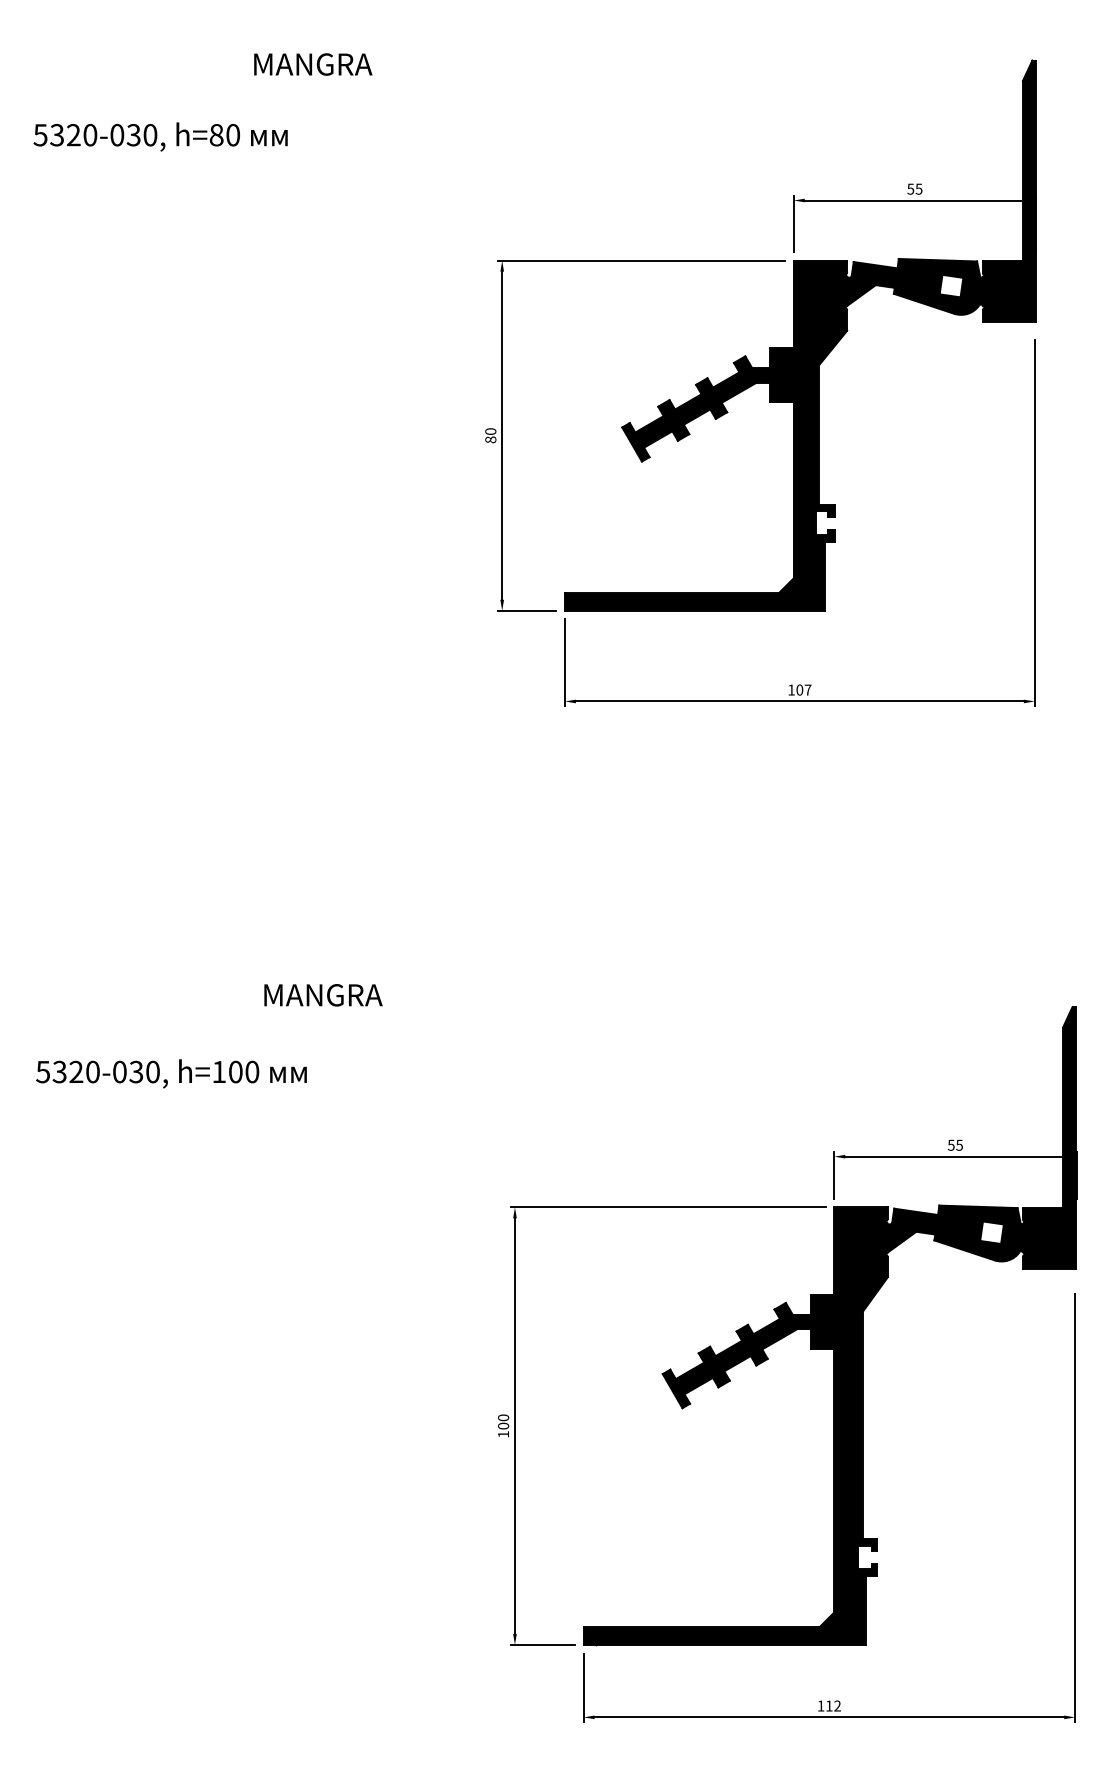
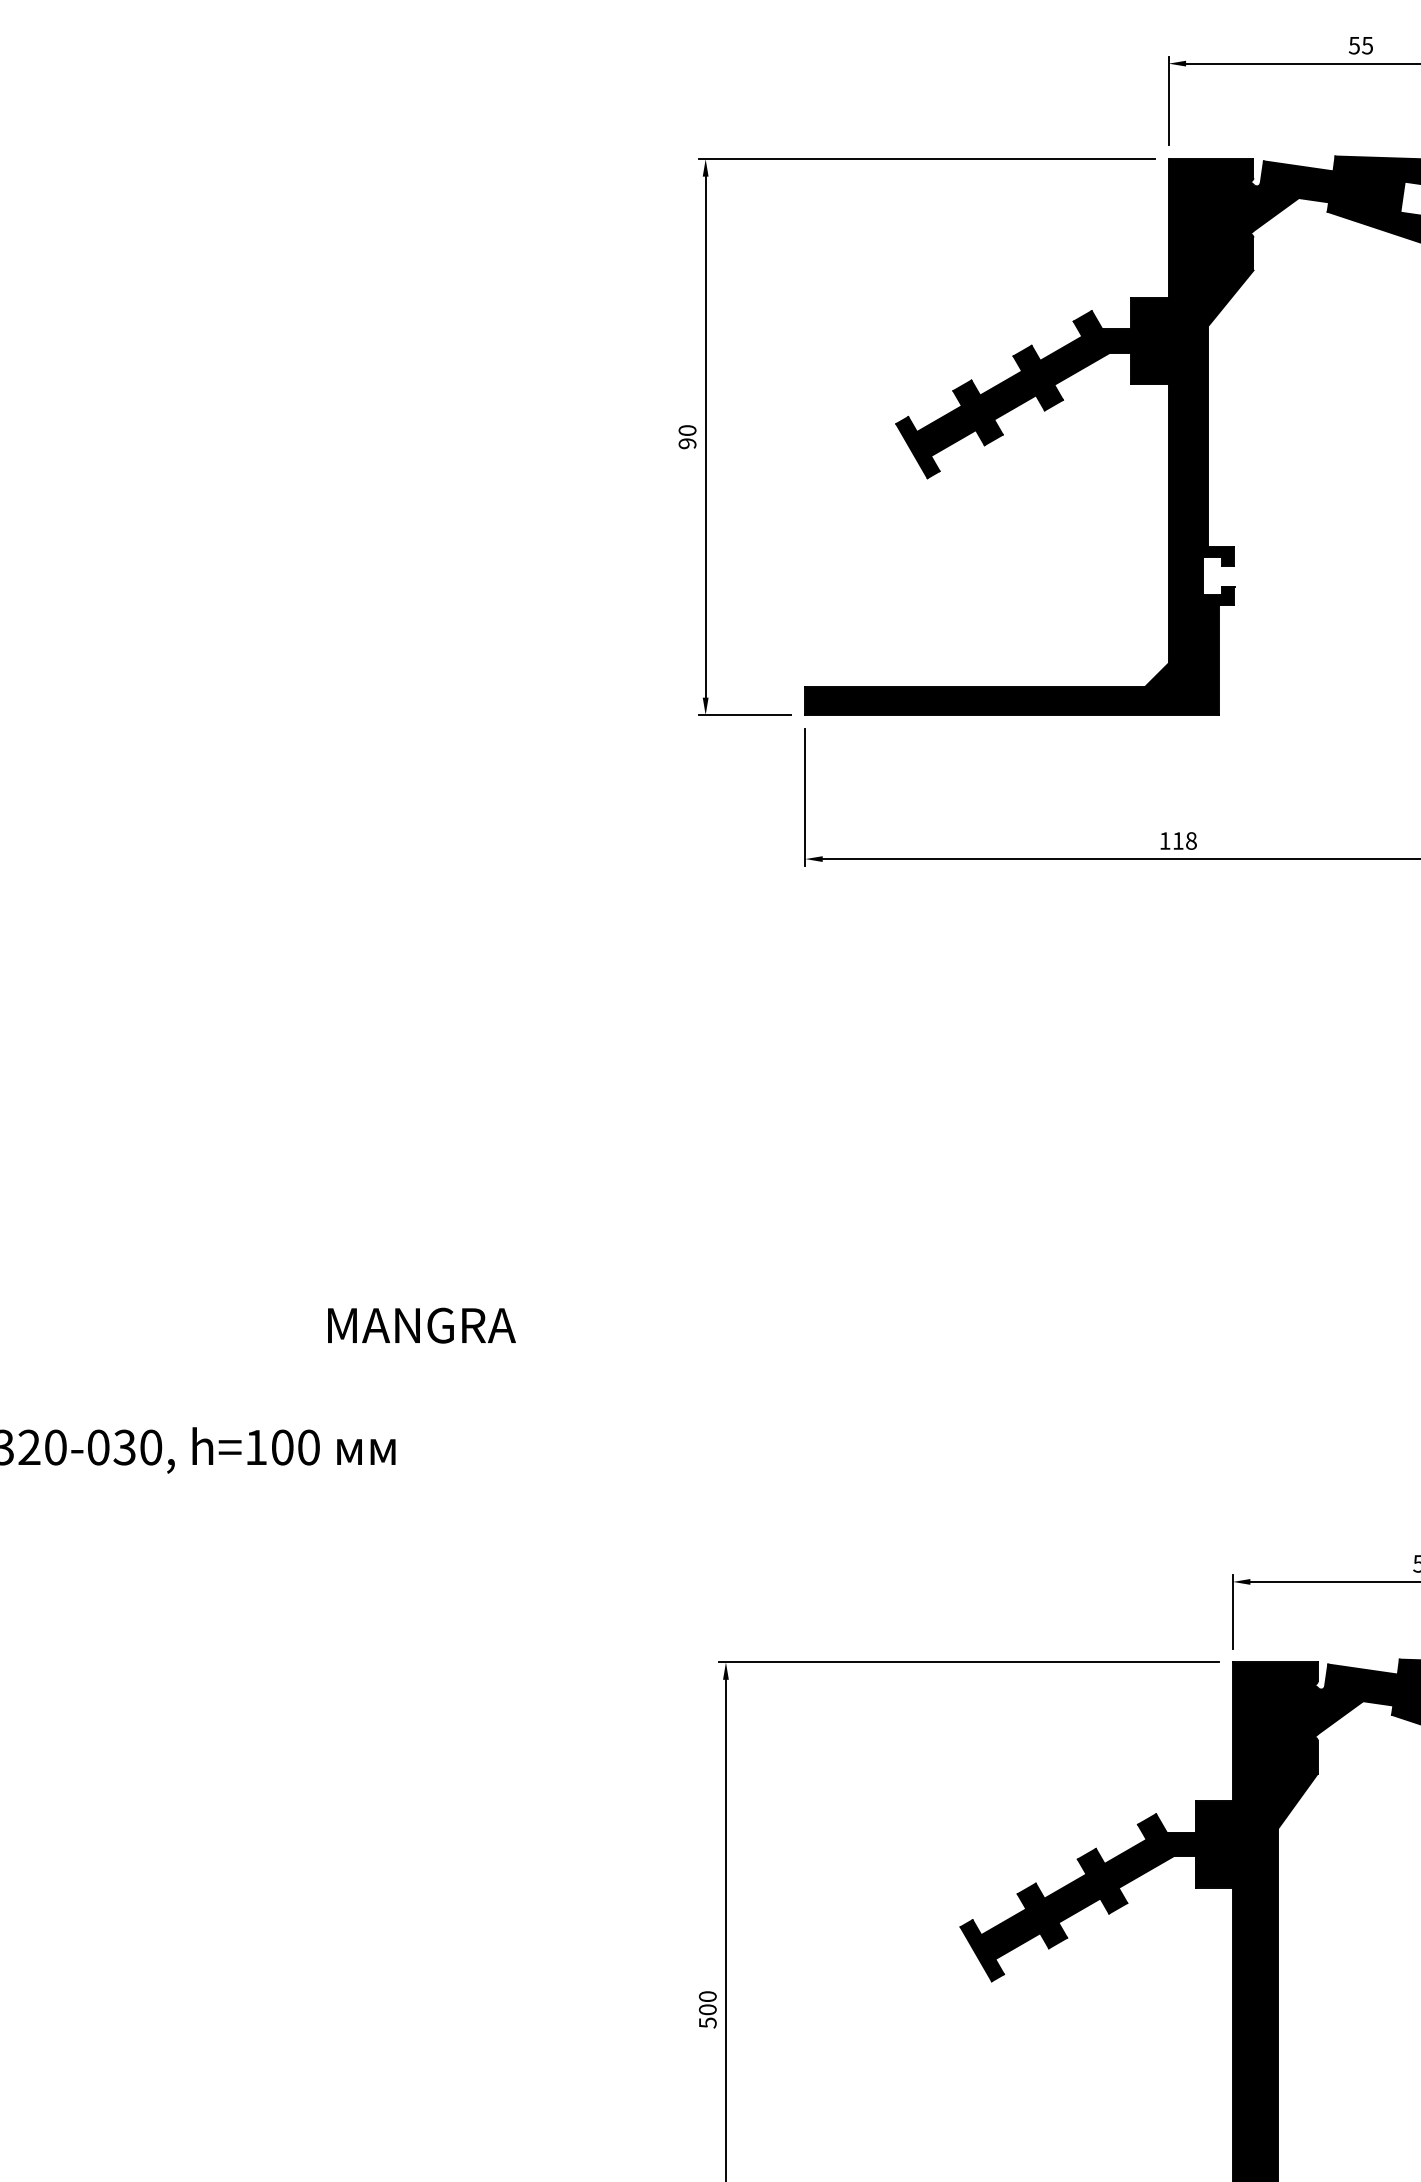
text: (490, 439) -> (687, 443), 80 -> 90
text: (803, 689) -> (1184, 840), 107 -> 118
text: (503, 1434) -> (707, 2023), 100 -> 500

